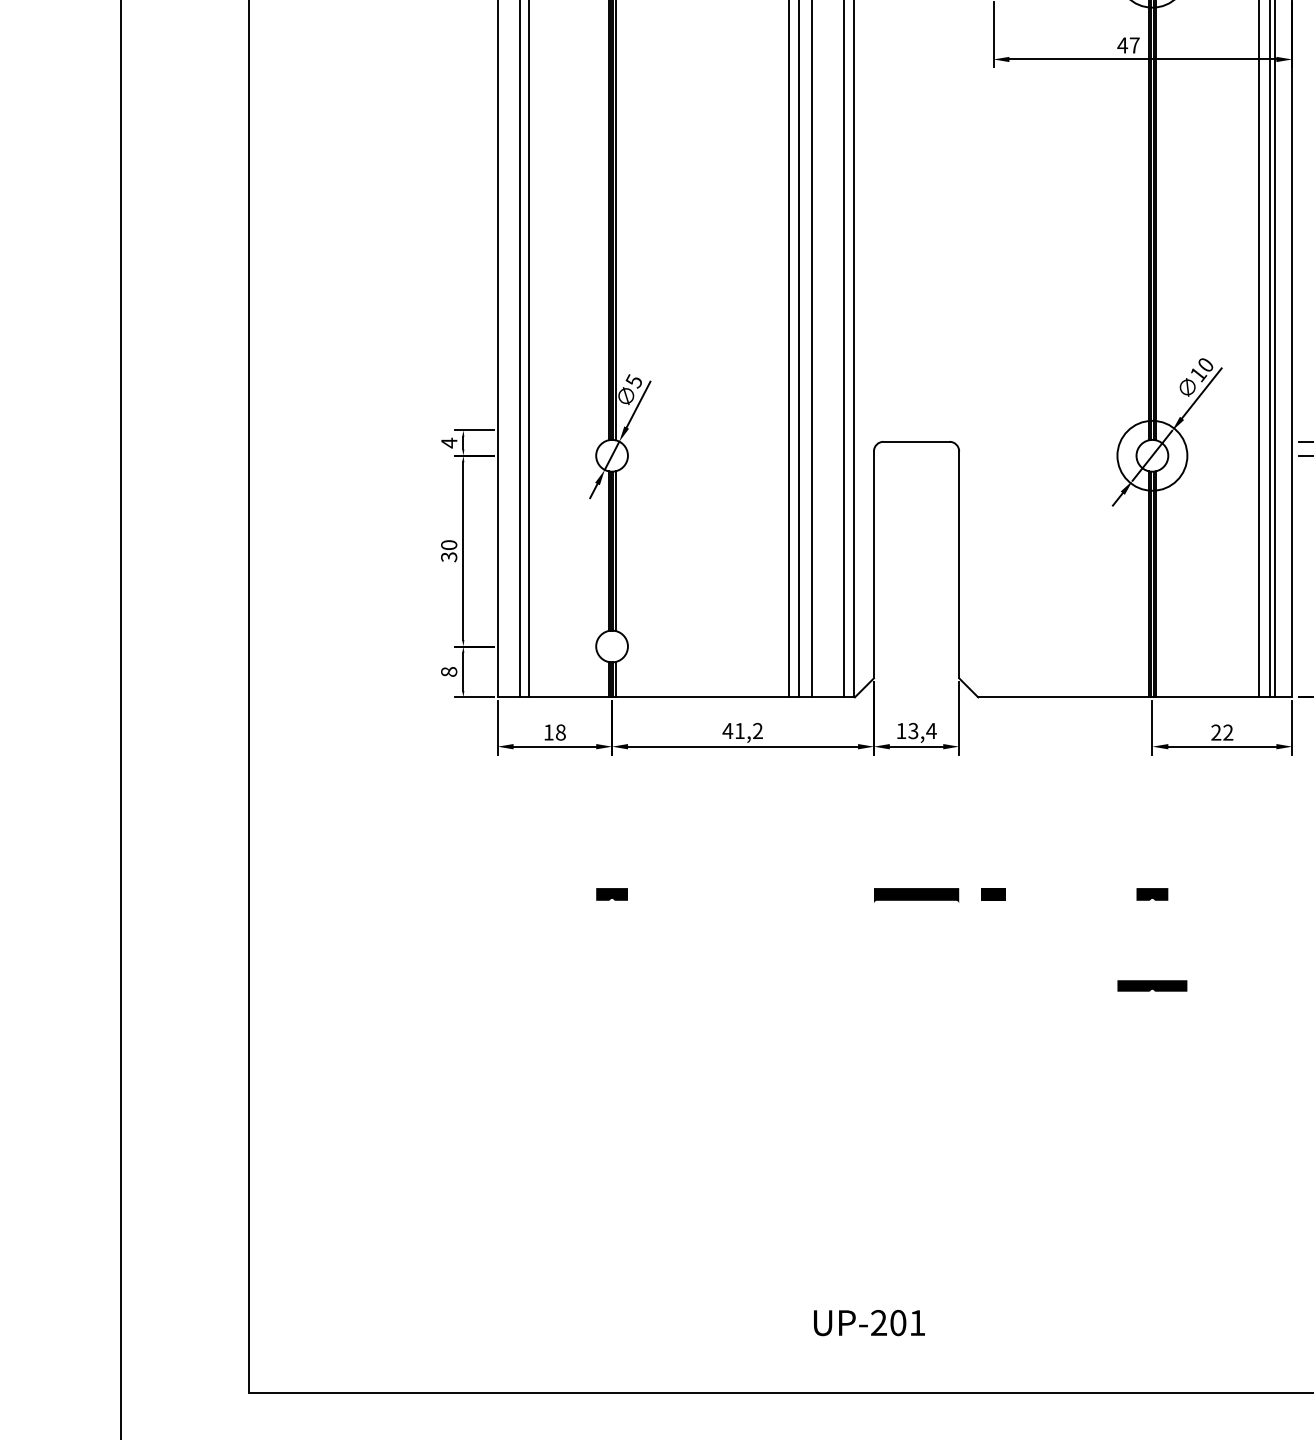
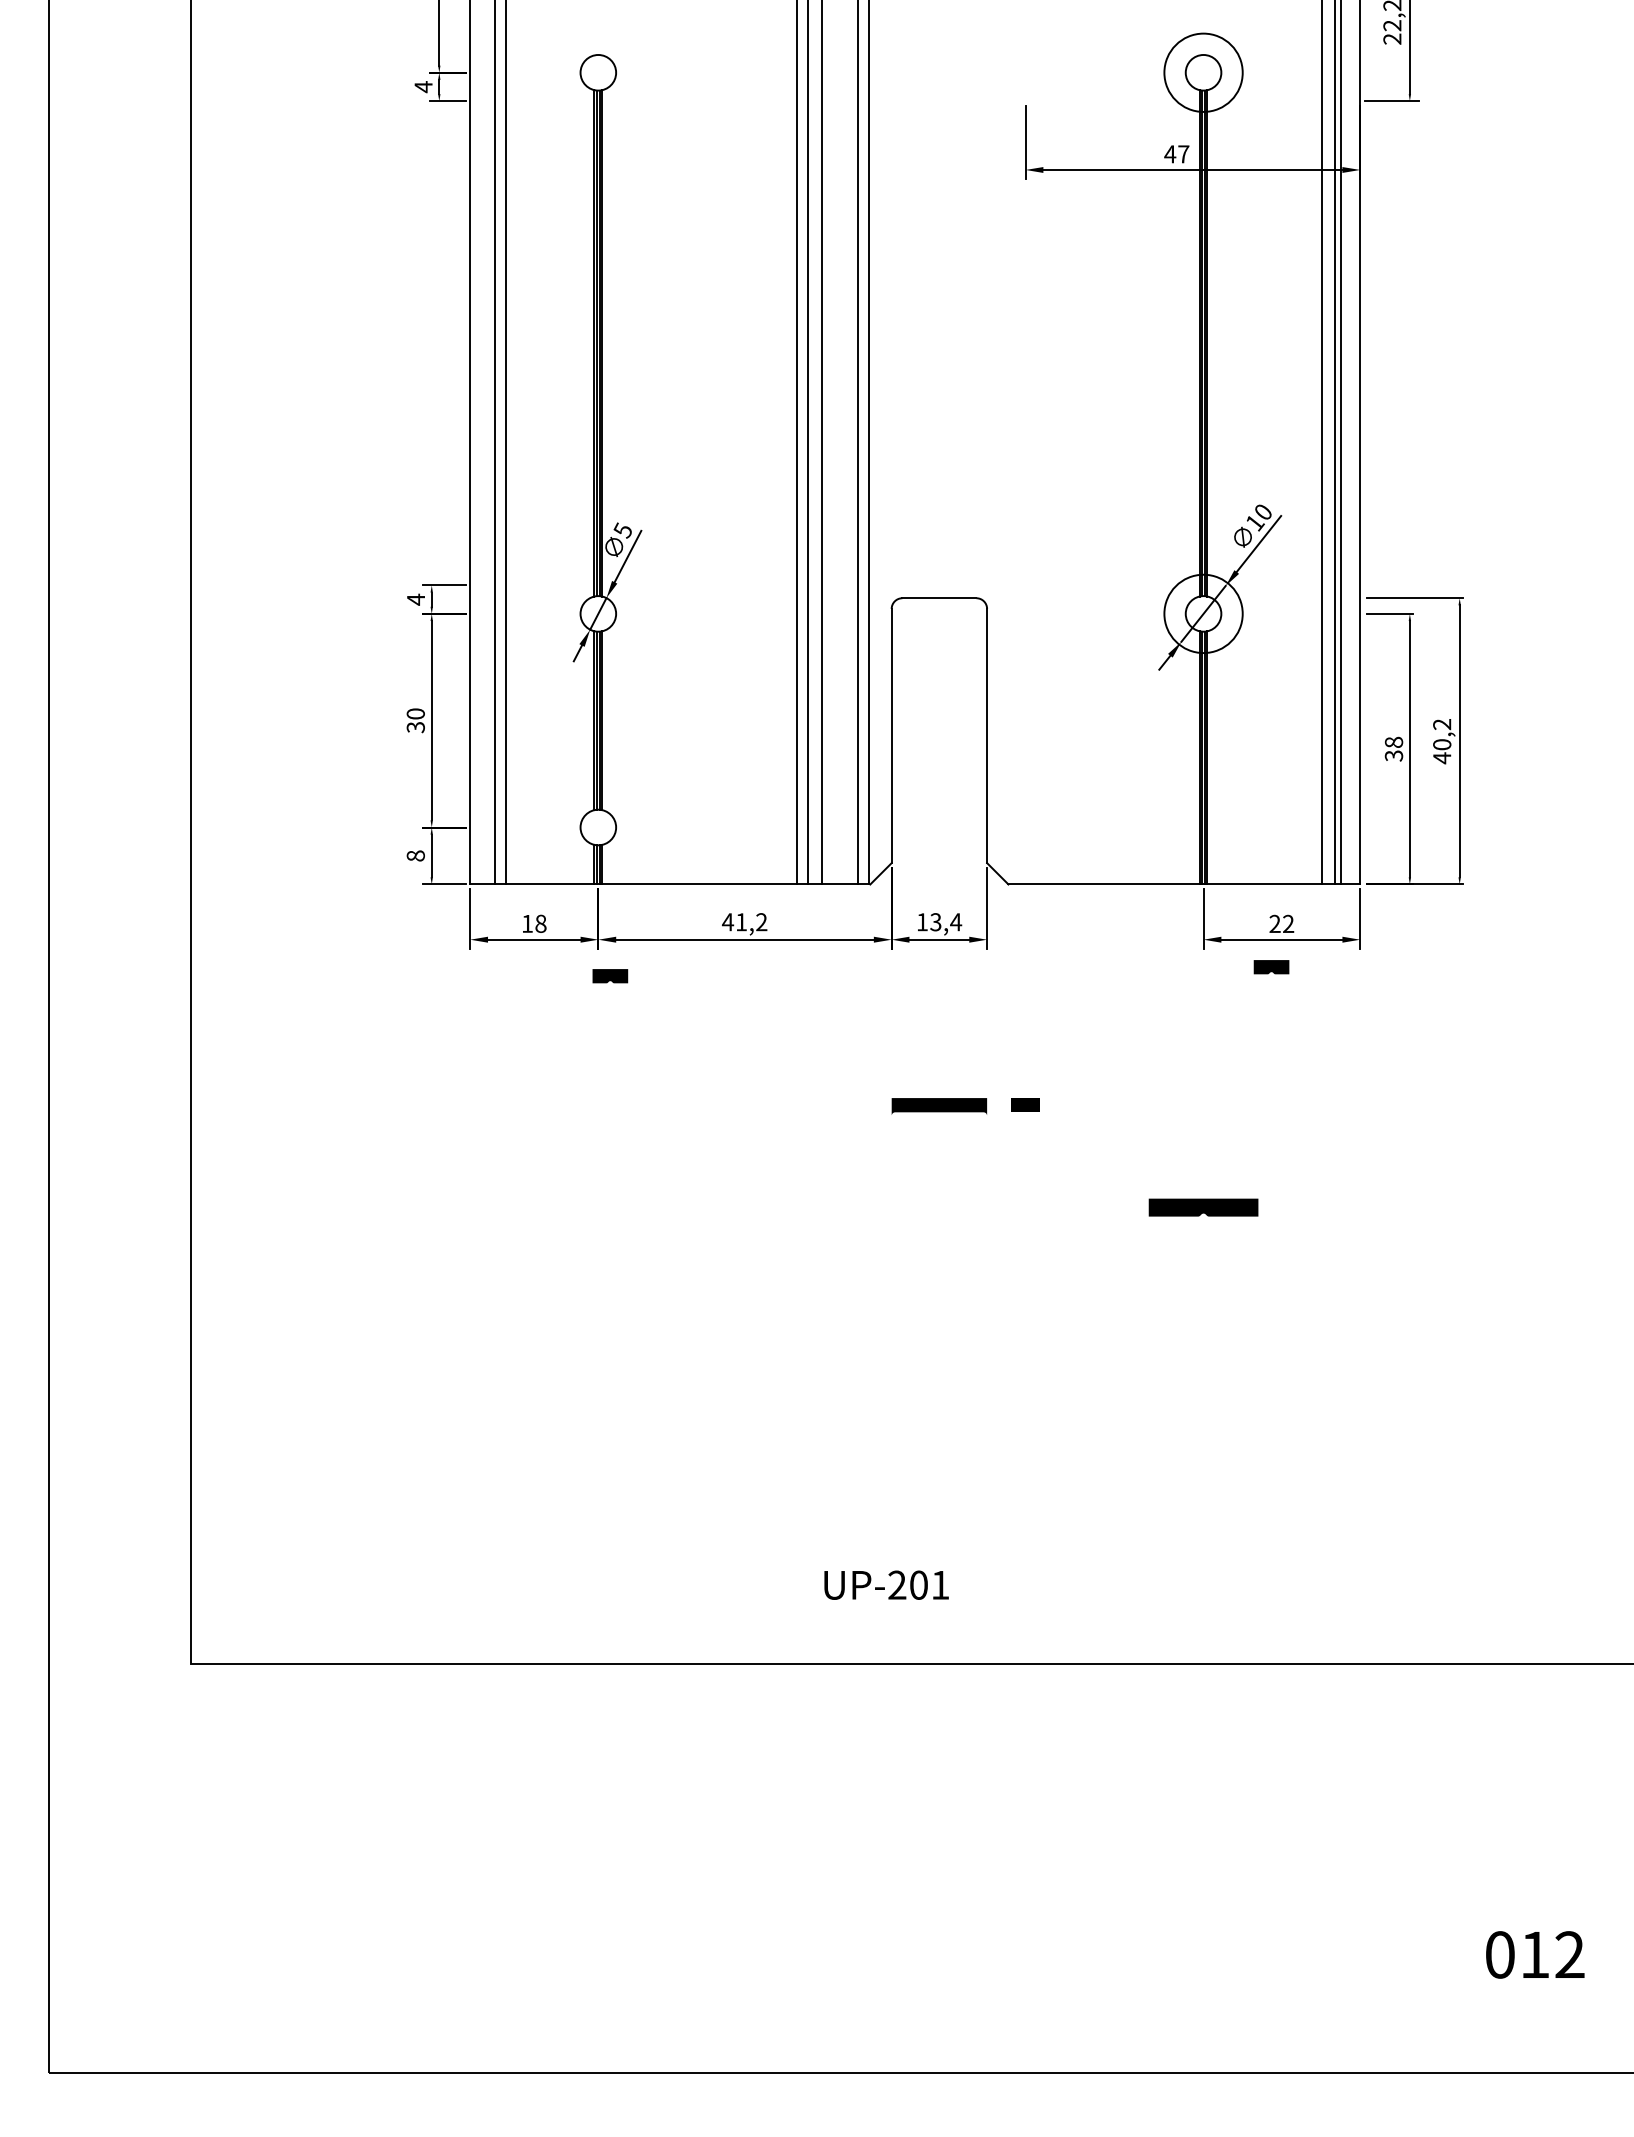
part: (612, 894) -> (610, 976), moved
part: (1152, 894) -> (1271, 967), moved
part: (1152, 985) -> (1203, 1207), size x1.4

